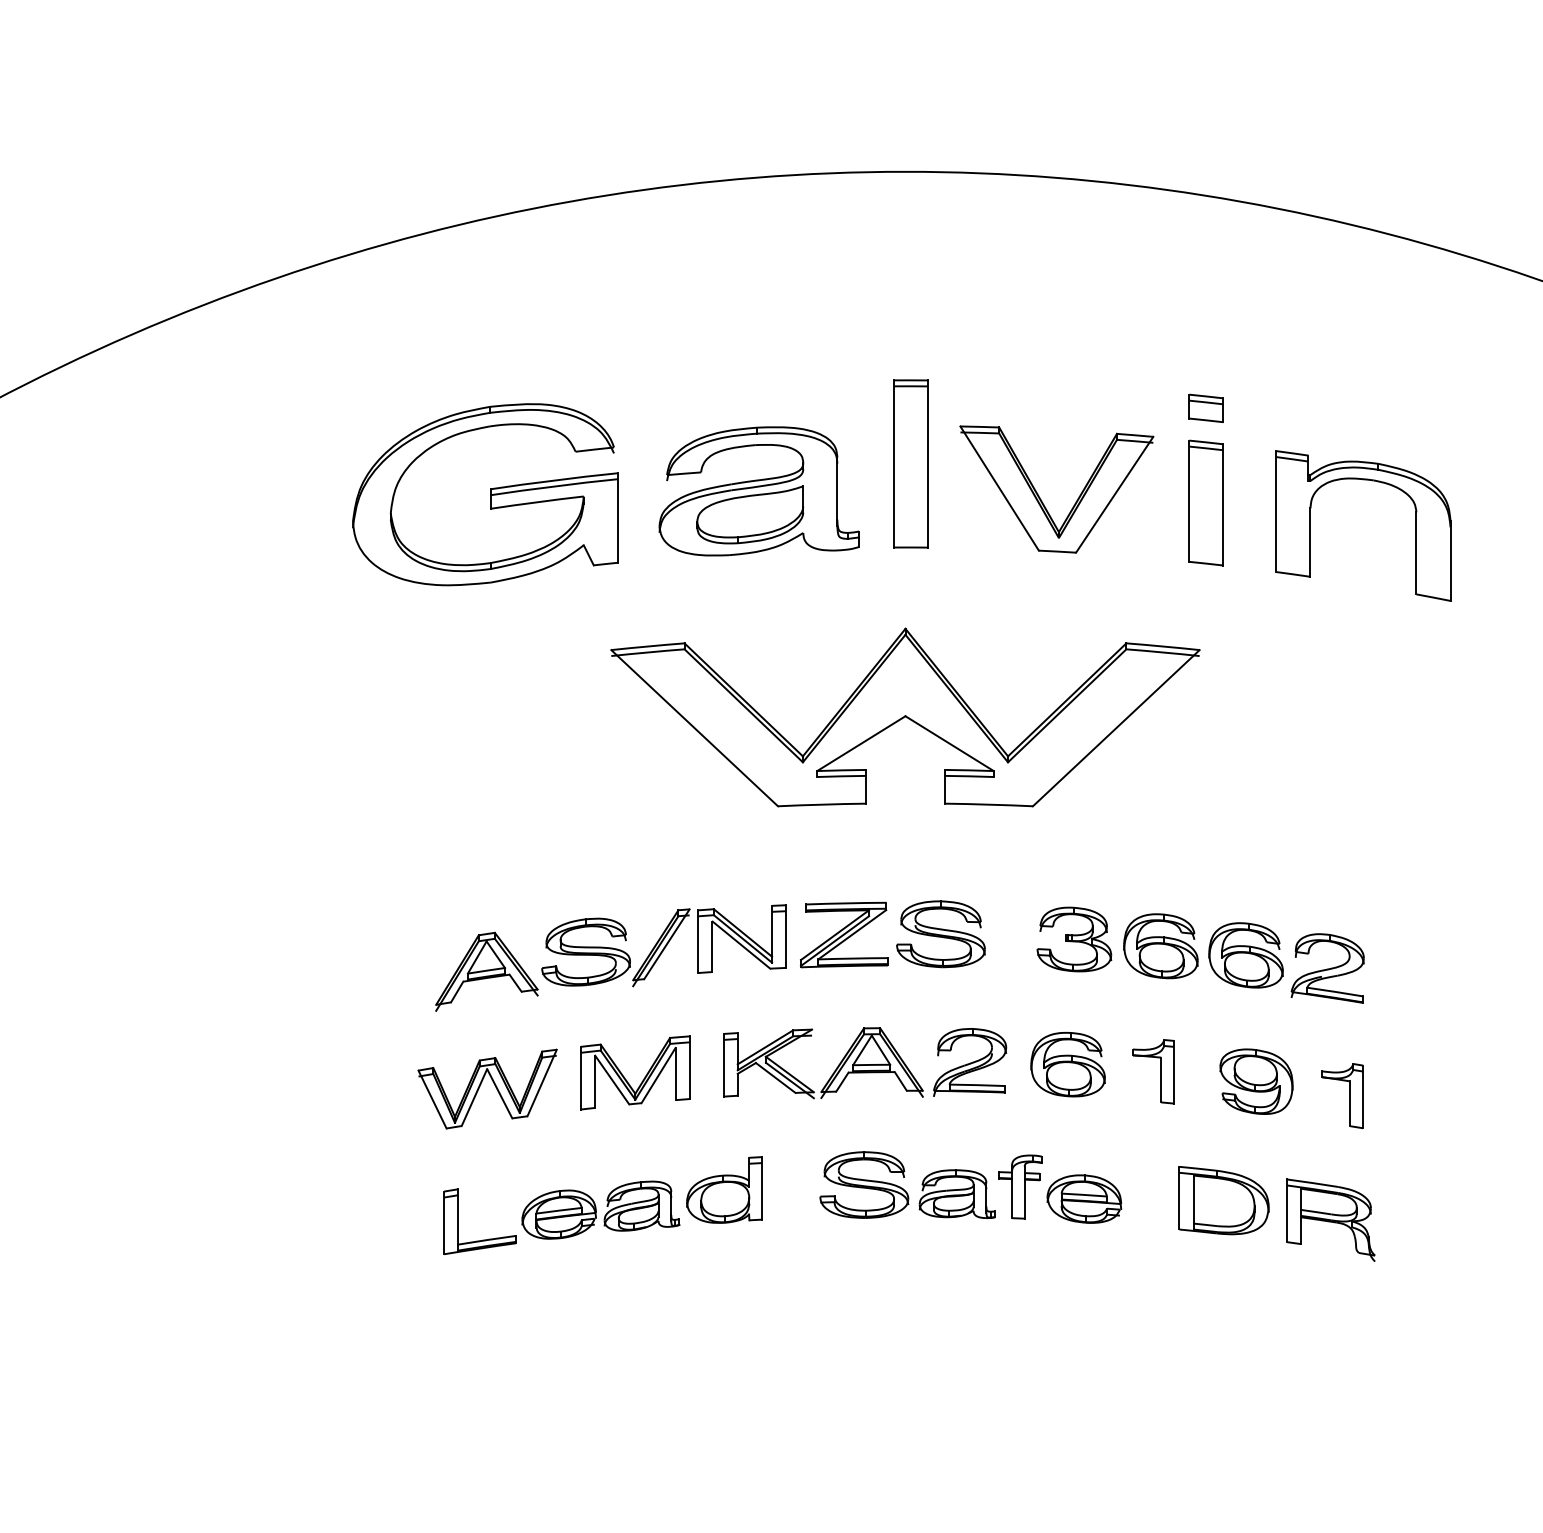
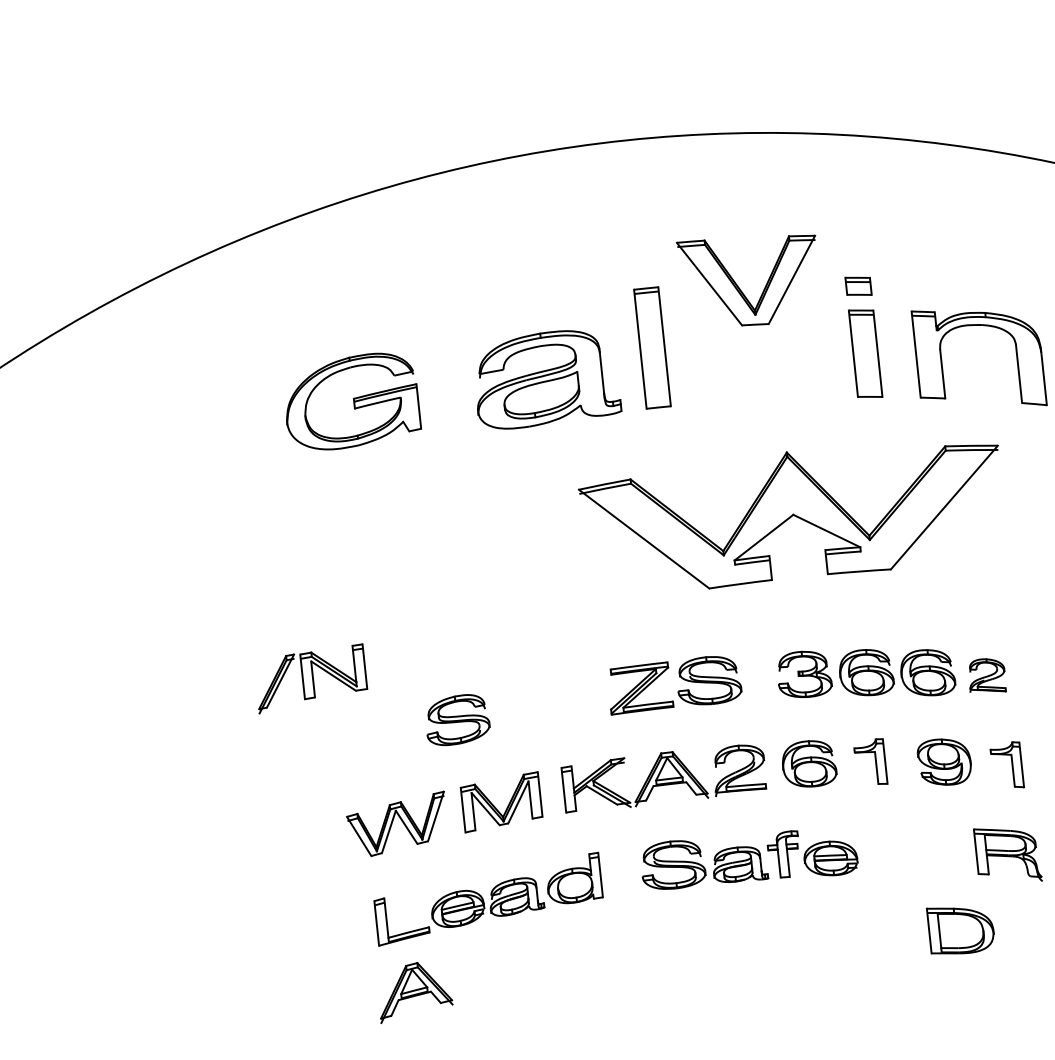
part: (485, 494) -> (351, 401), size x0.7
part: (1040, 497) -> (739, 287), moved
part: (905, 717) -> (793, 515), moved
part: (709, 945) -> (310, 678), moved
part: (1327, 968) -> (986, 676), size x0.7
part: (486, 971) -> (414, 991), moved
part: (1223, 1200) -> (960, 929), moved

